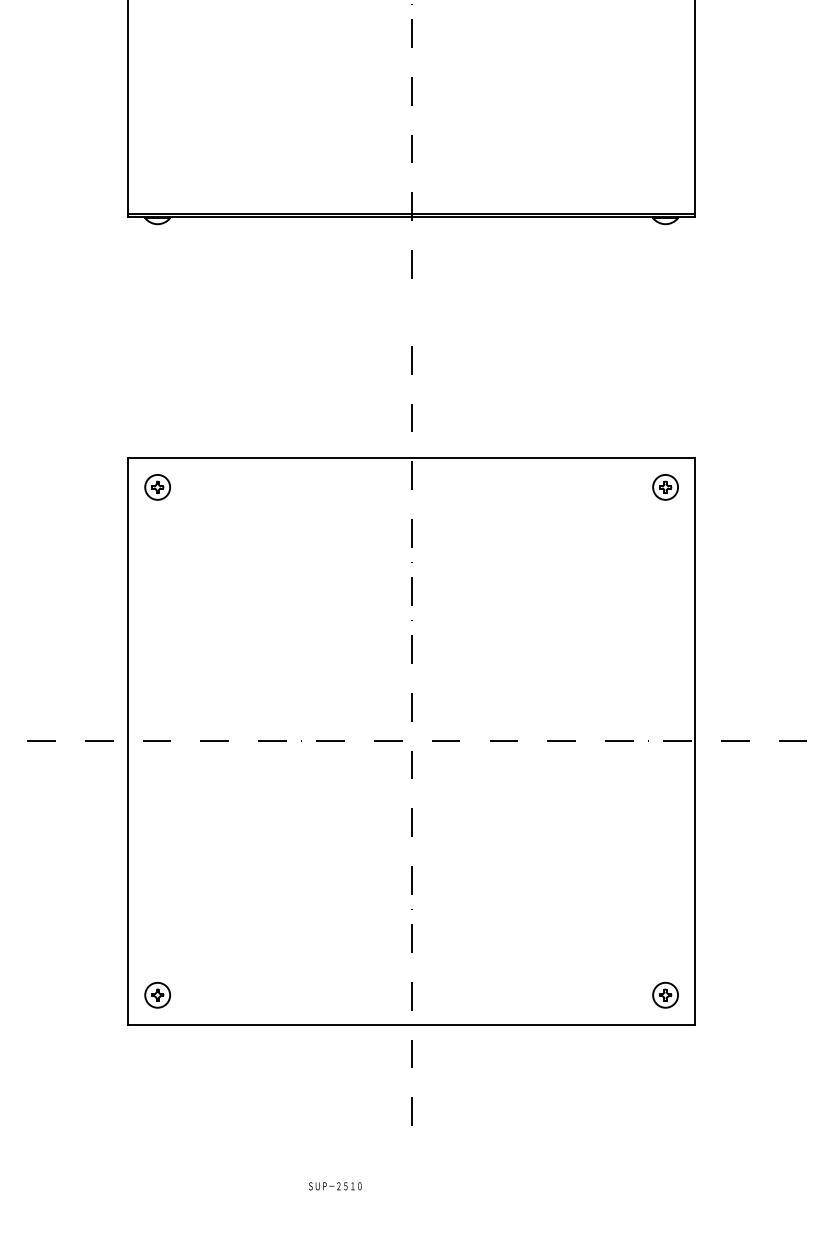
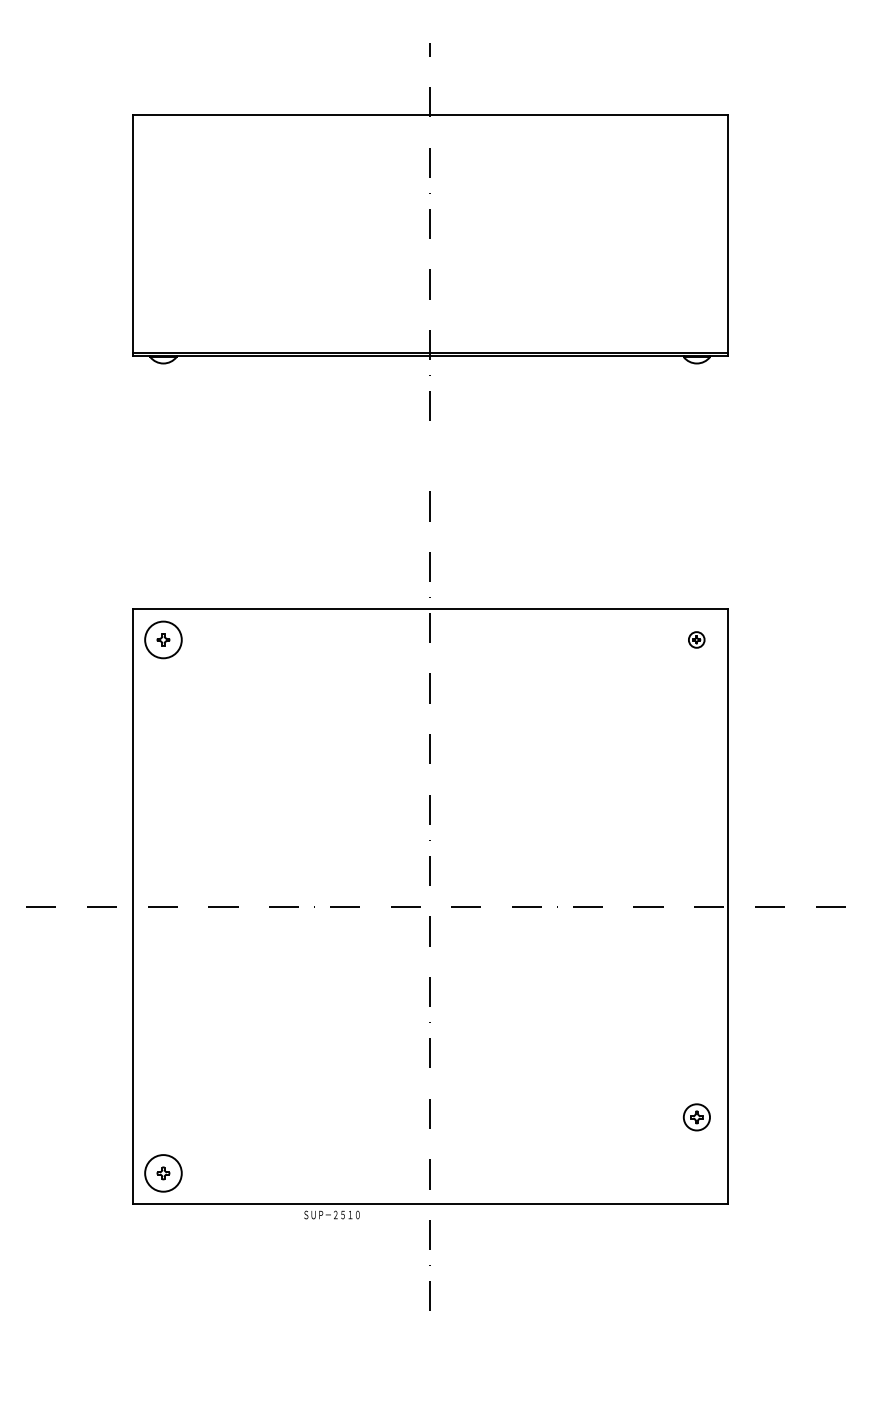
circle: (157, 486) -> (163, 639), size x1.4
part: (665, 486) -> (696, 639), size x0.6
circle: (157, 995) -> (163, 1173), size x1.4
part: (665, 995) -> (696, 1117), moved
text: (334, 1185) -> (331, 1214), moved

